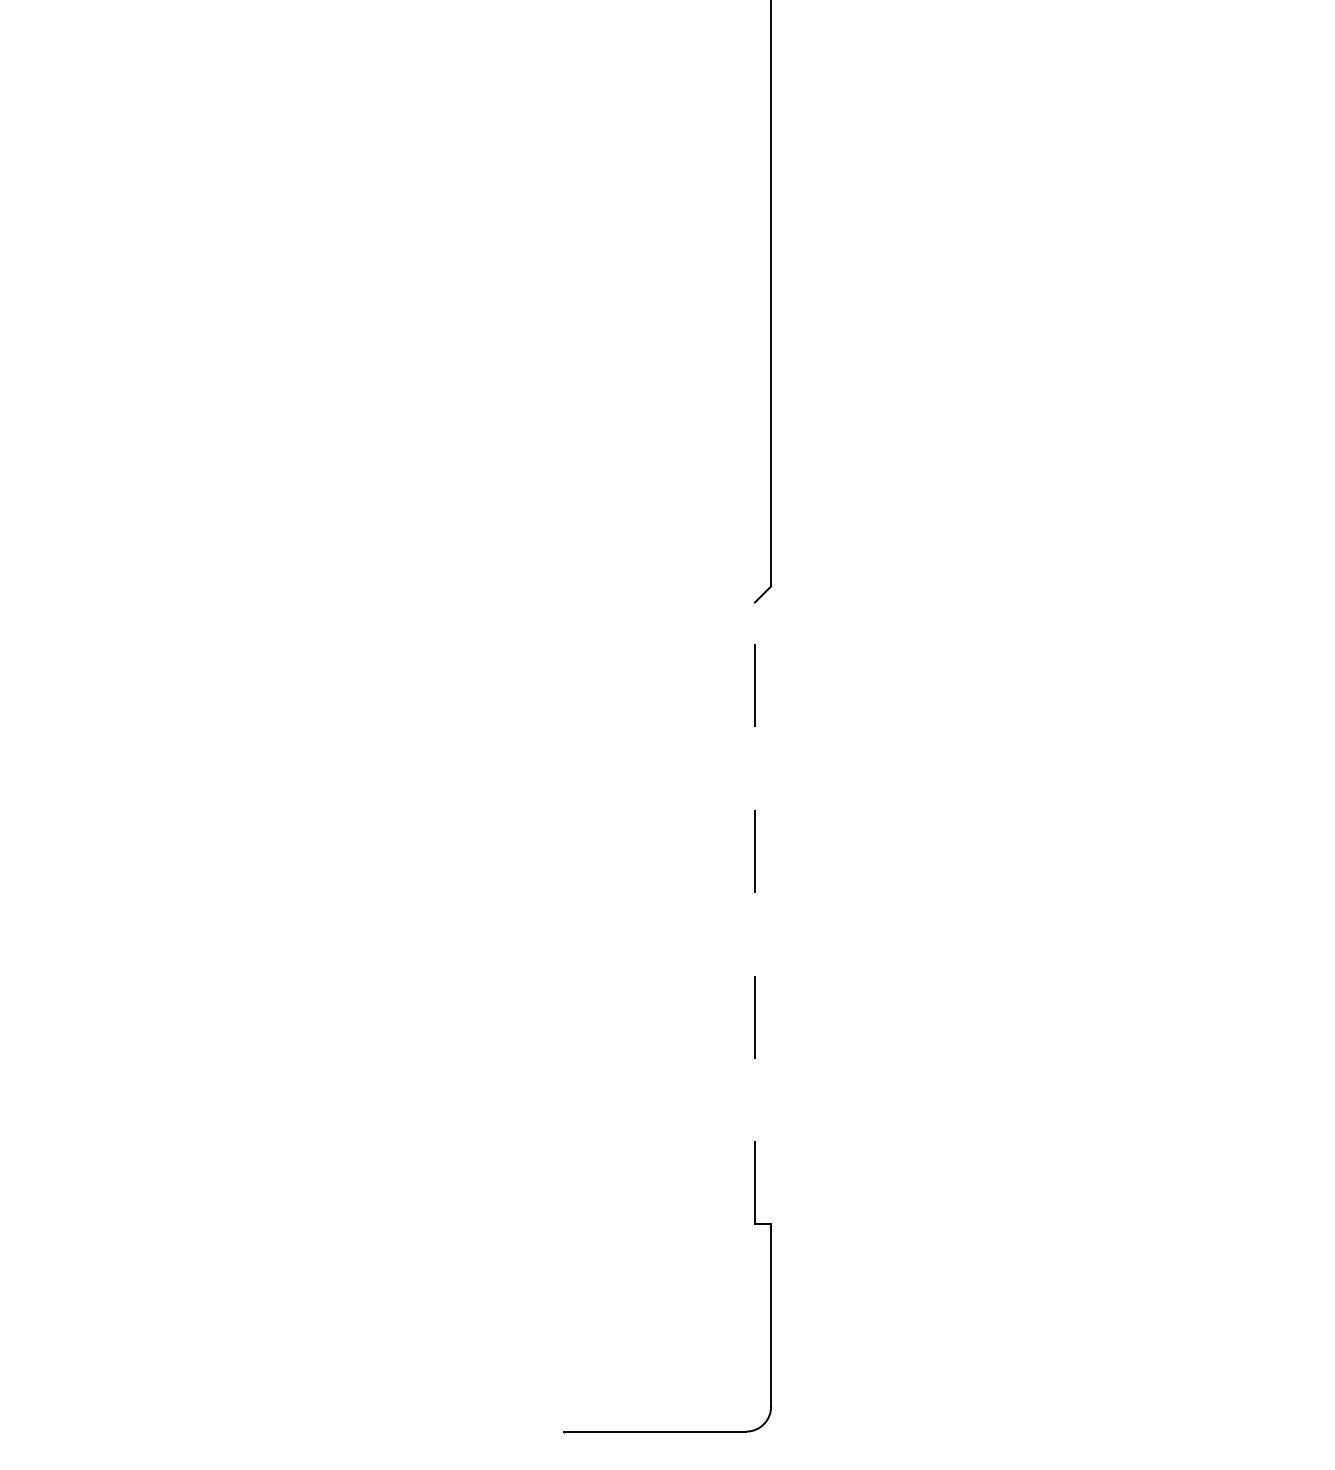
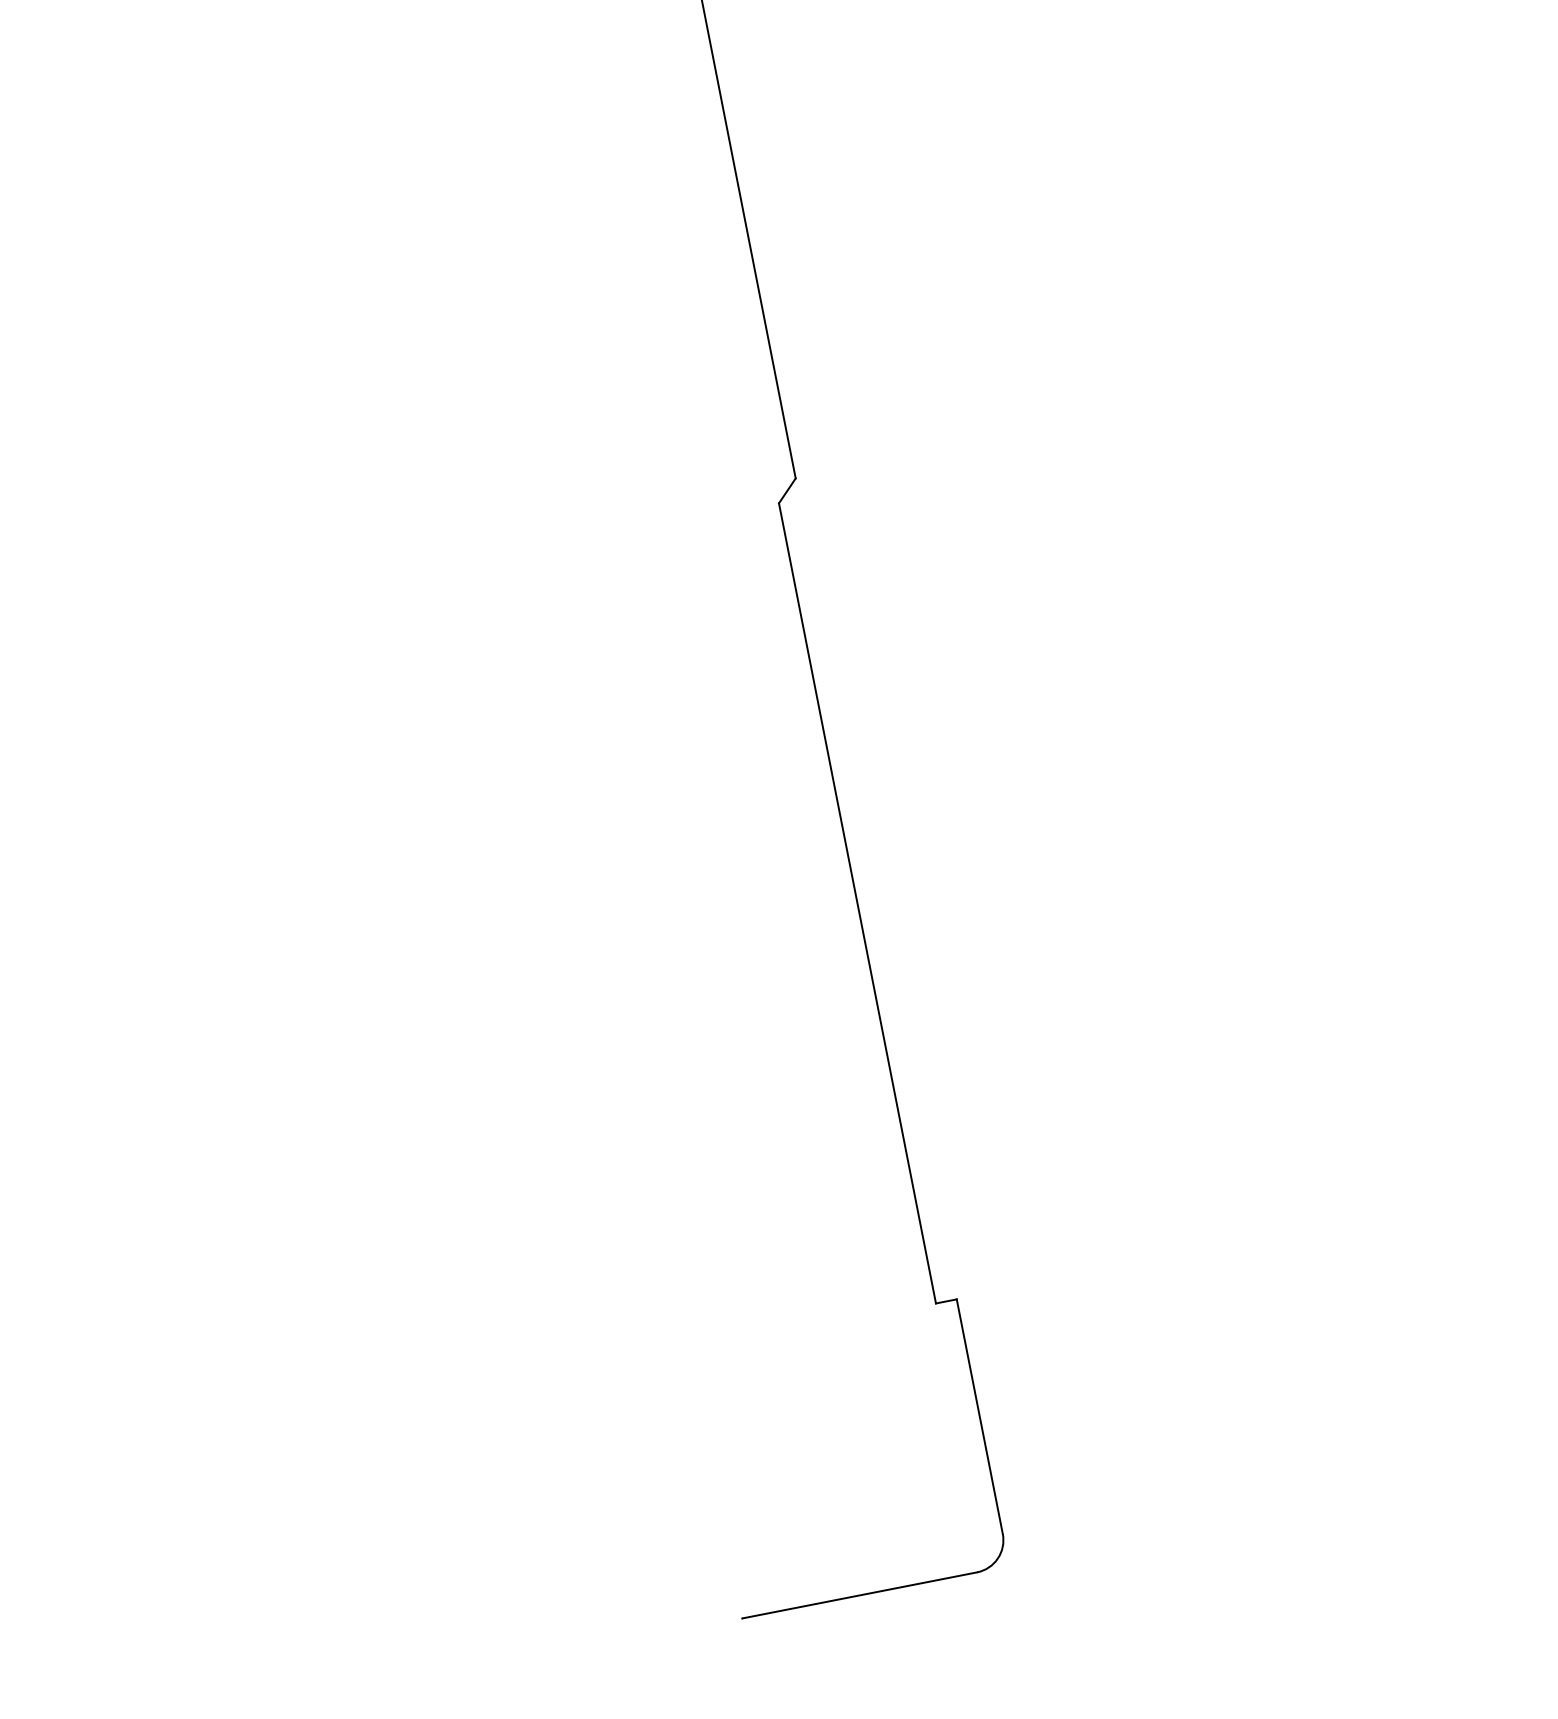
line: (754, 913) -> (856, 903), dashed -> solid

